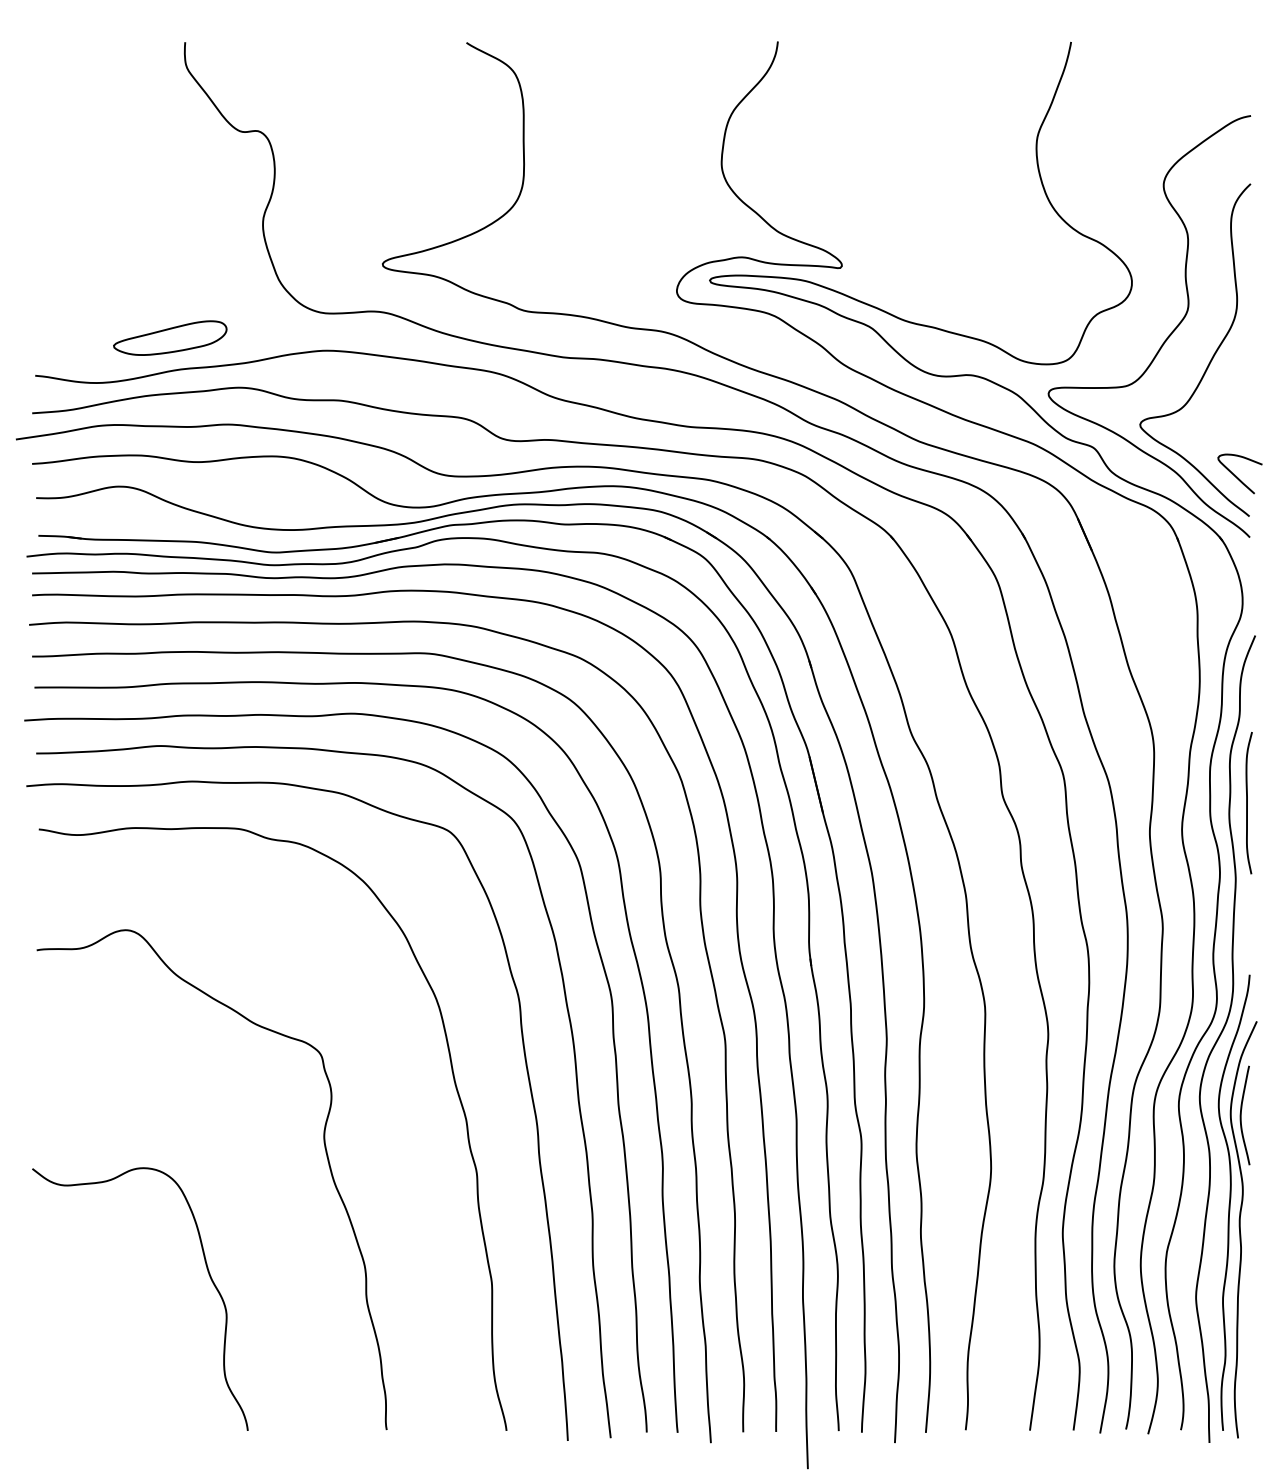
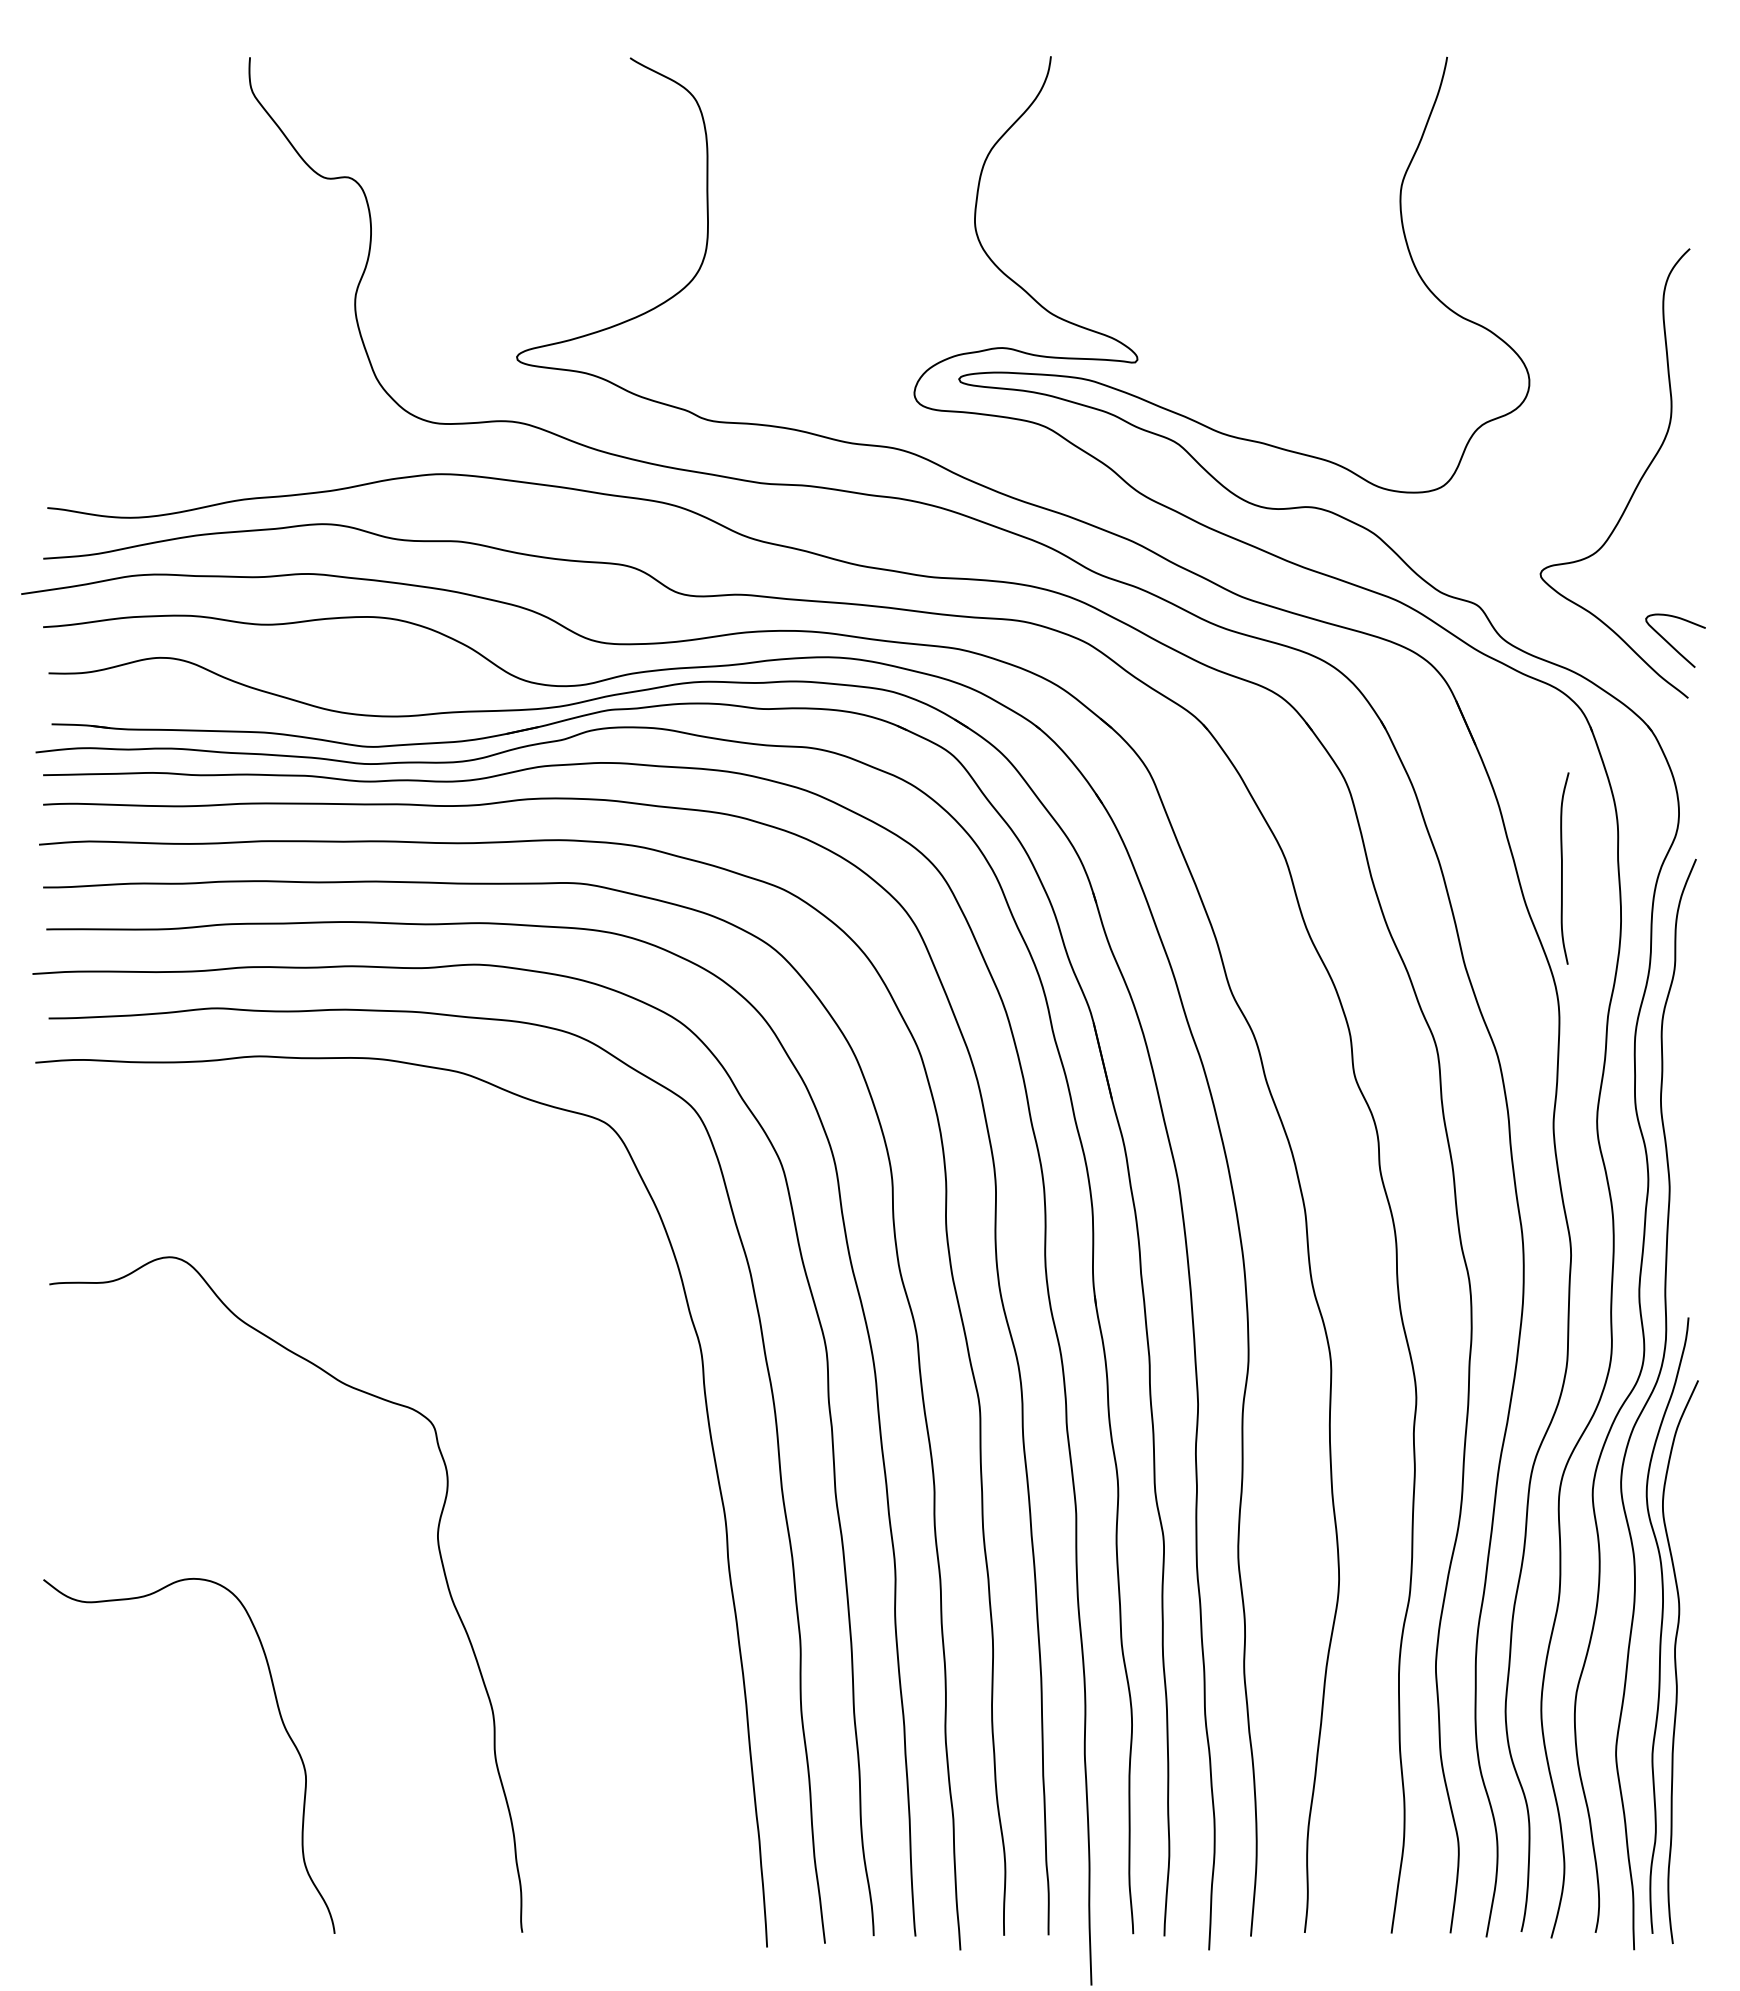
part: (170, 337) -> (229, 456), removed
curve: (1165, 339) -> (1574, 459), removed
curve: (1247, 803) -> (1562, 868), moved
curve: (454, 1082) -> (613, 1462), removed
curve: (1241, 1115) -> (1677, 1507), removed

